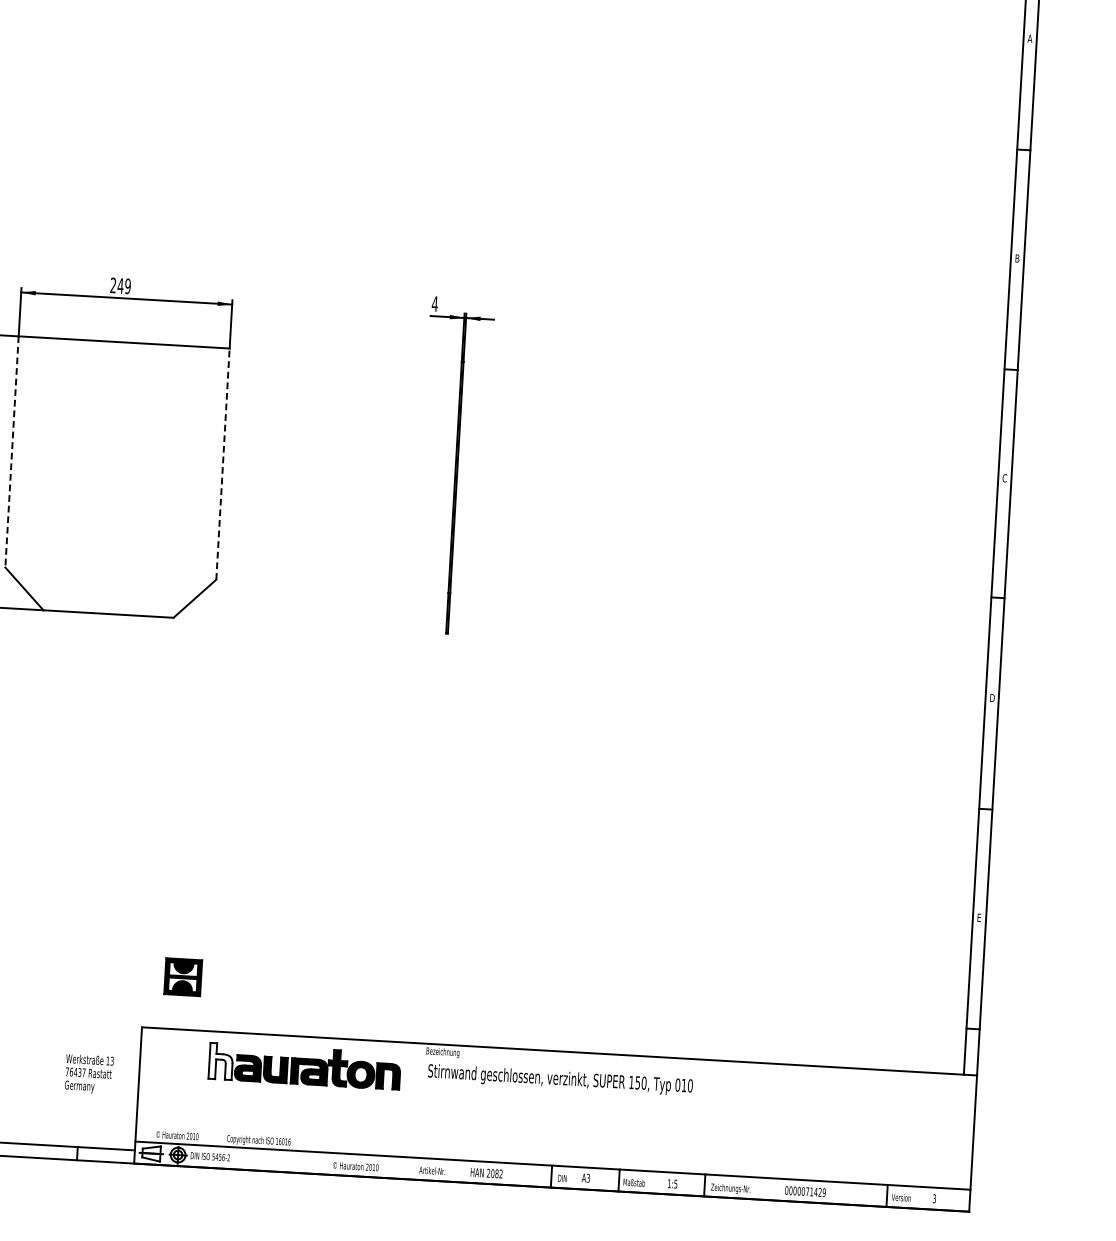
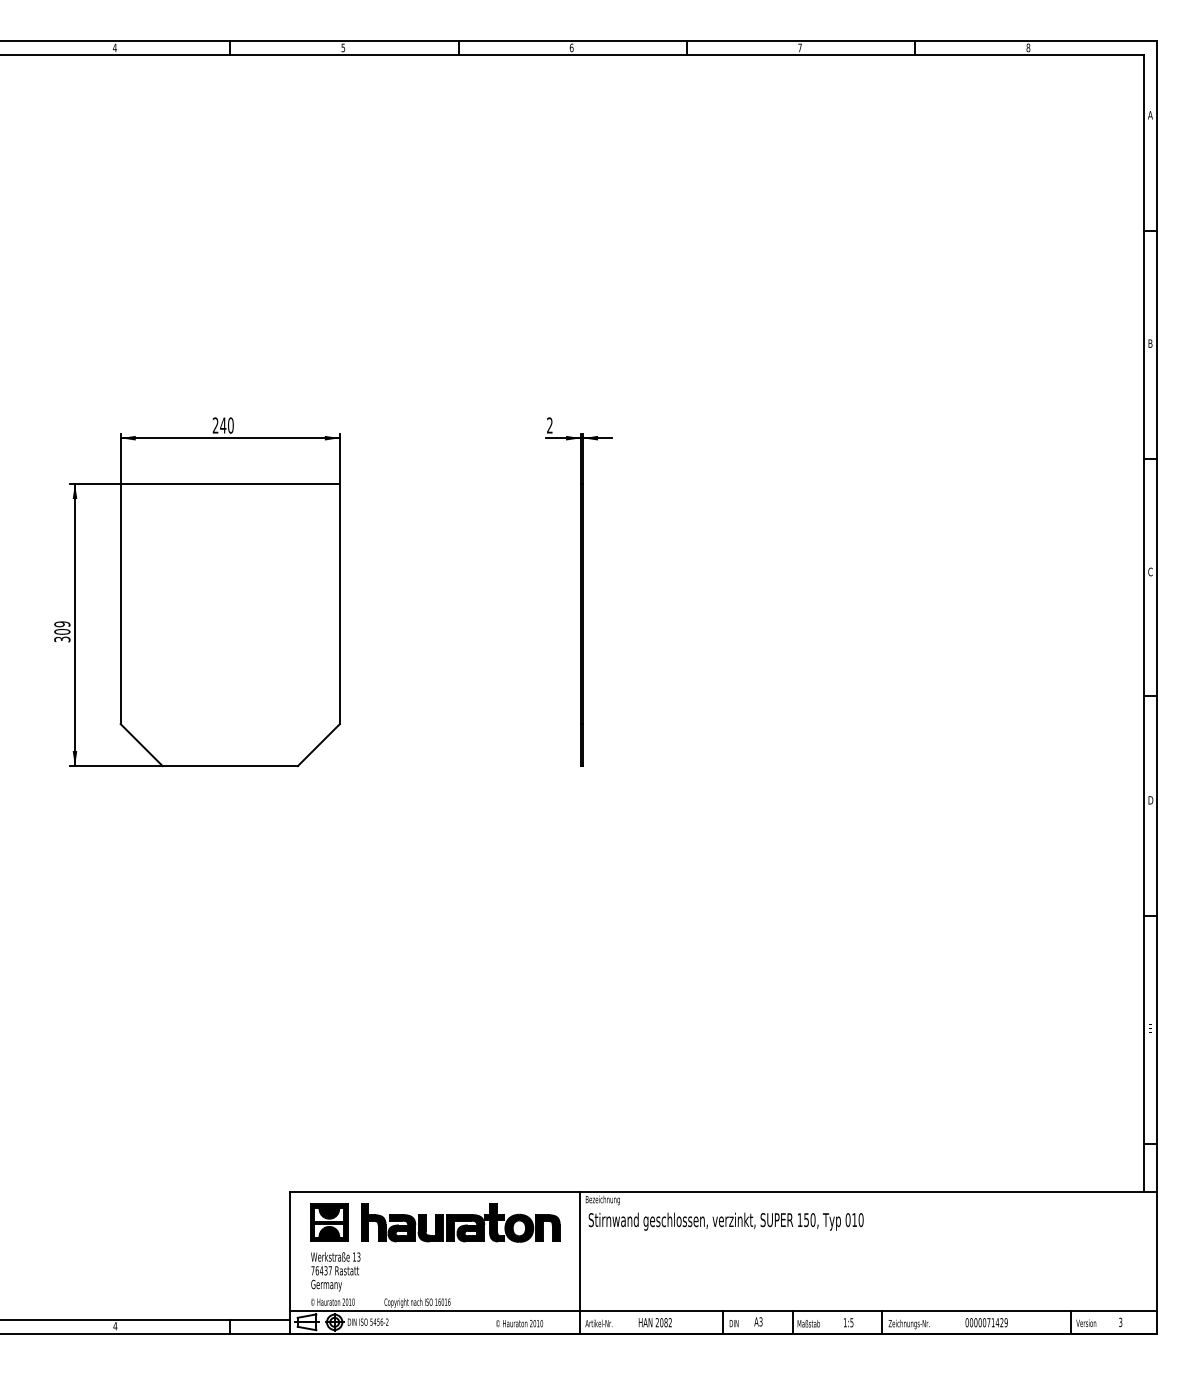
text: (127, 286) -> (230, 425), 249 -> 240
text: (434, 303) -> (549, 425), 4 -> 2
line: (11, 452) -> (120, 604), dashed -> solid
line: (222, 463) -> (339, 603), dashed -> solid
part: (183, 976) -> (329, 1222), moved
fill: (221, 1061) -> (373, 1222), added
text: (88, 1073) -> (335, 1271), moved
line: (417, 1111) -> (579, 1262), added

